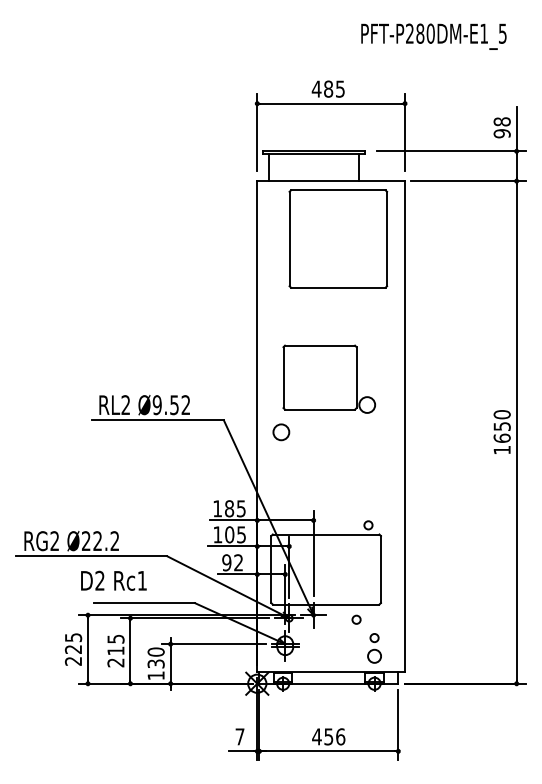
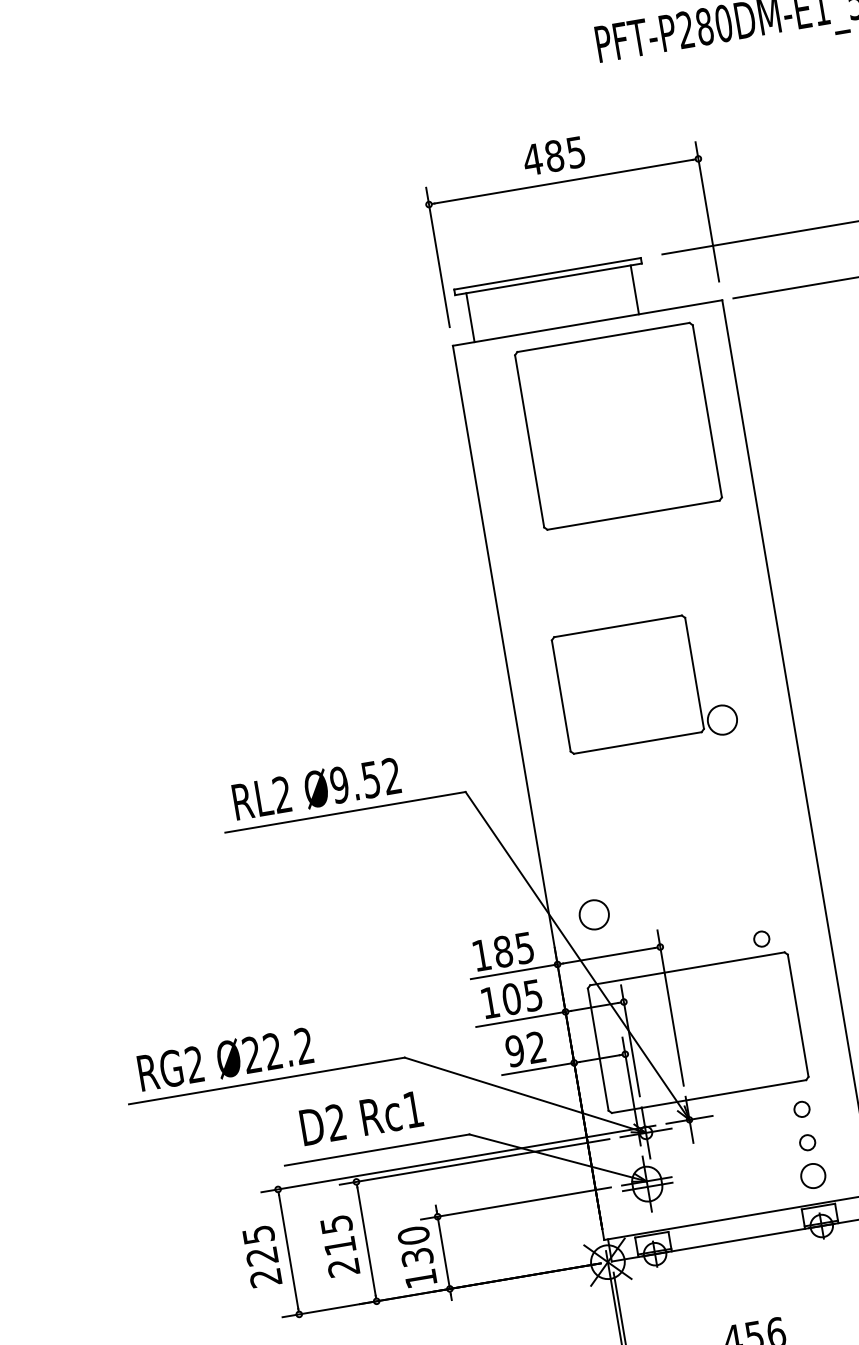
circle: (281, 432) -> (594, 915), moved
text: (113, 580) -> (360, 1117), moved
circle: (356, 619) -> (801, 1108), moved

